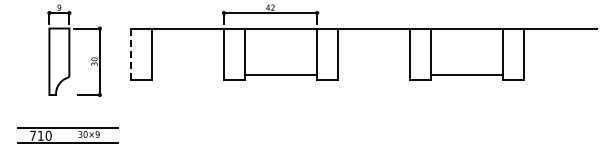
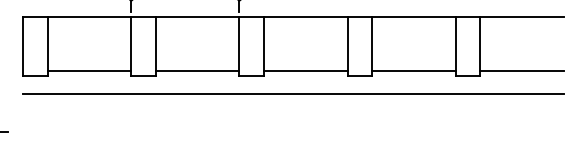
line: (130, 54) -> (22, 47), dashed -> solid
line: (187, 75) -> (88, 71), added
line: (374, 75) -> (305, 71), added
line: (560, 75) -> (521, 71), added
line: (363, 95) -> (293, 94), added

